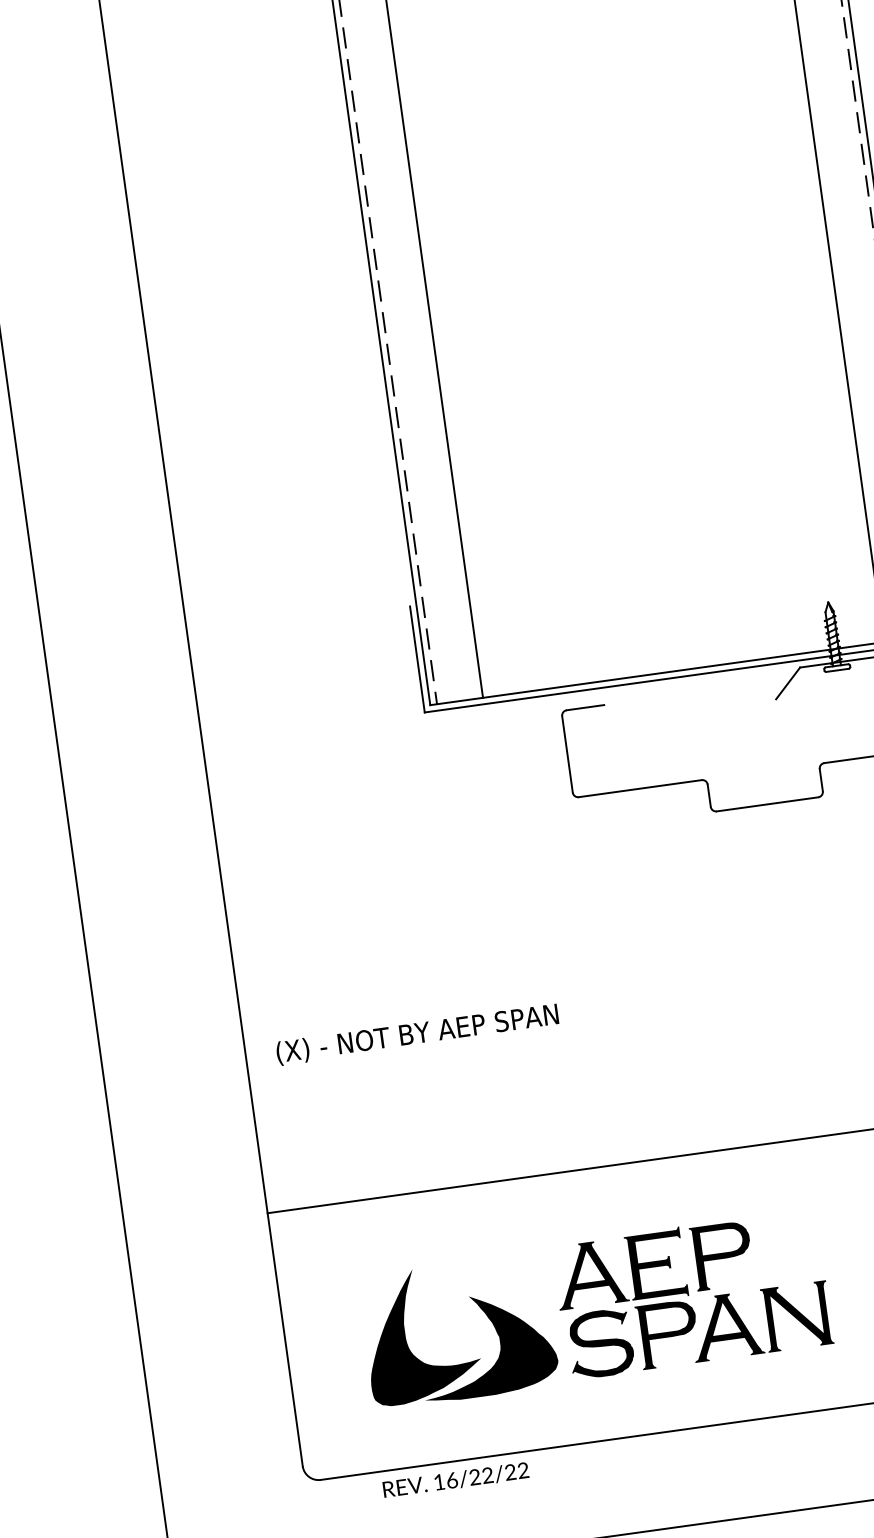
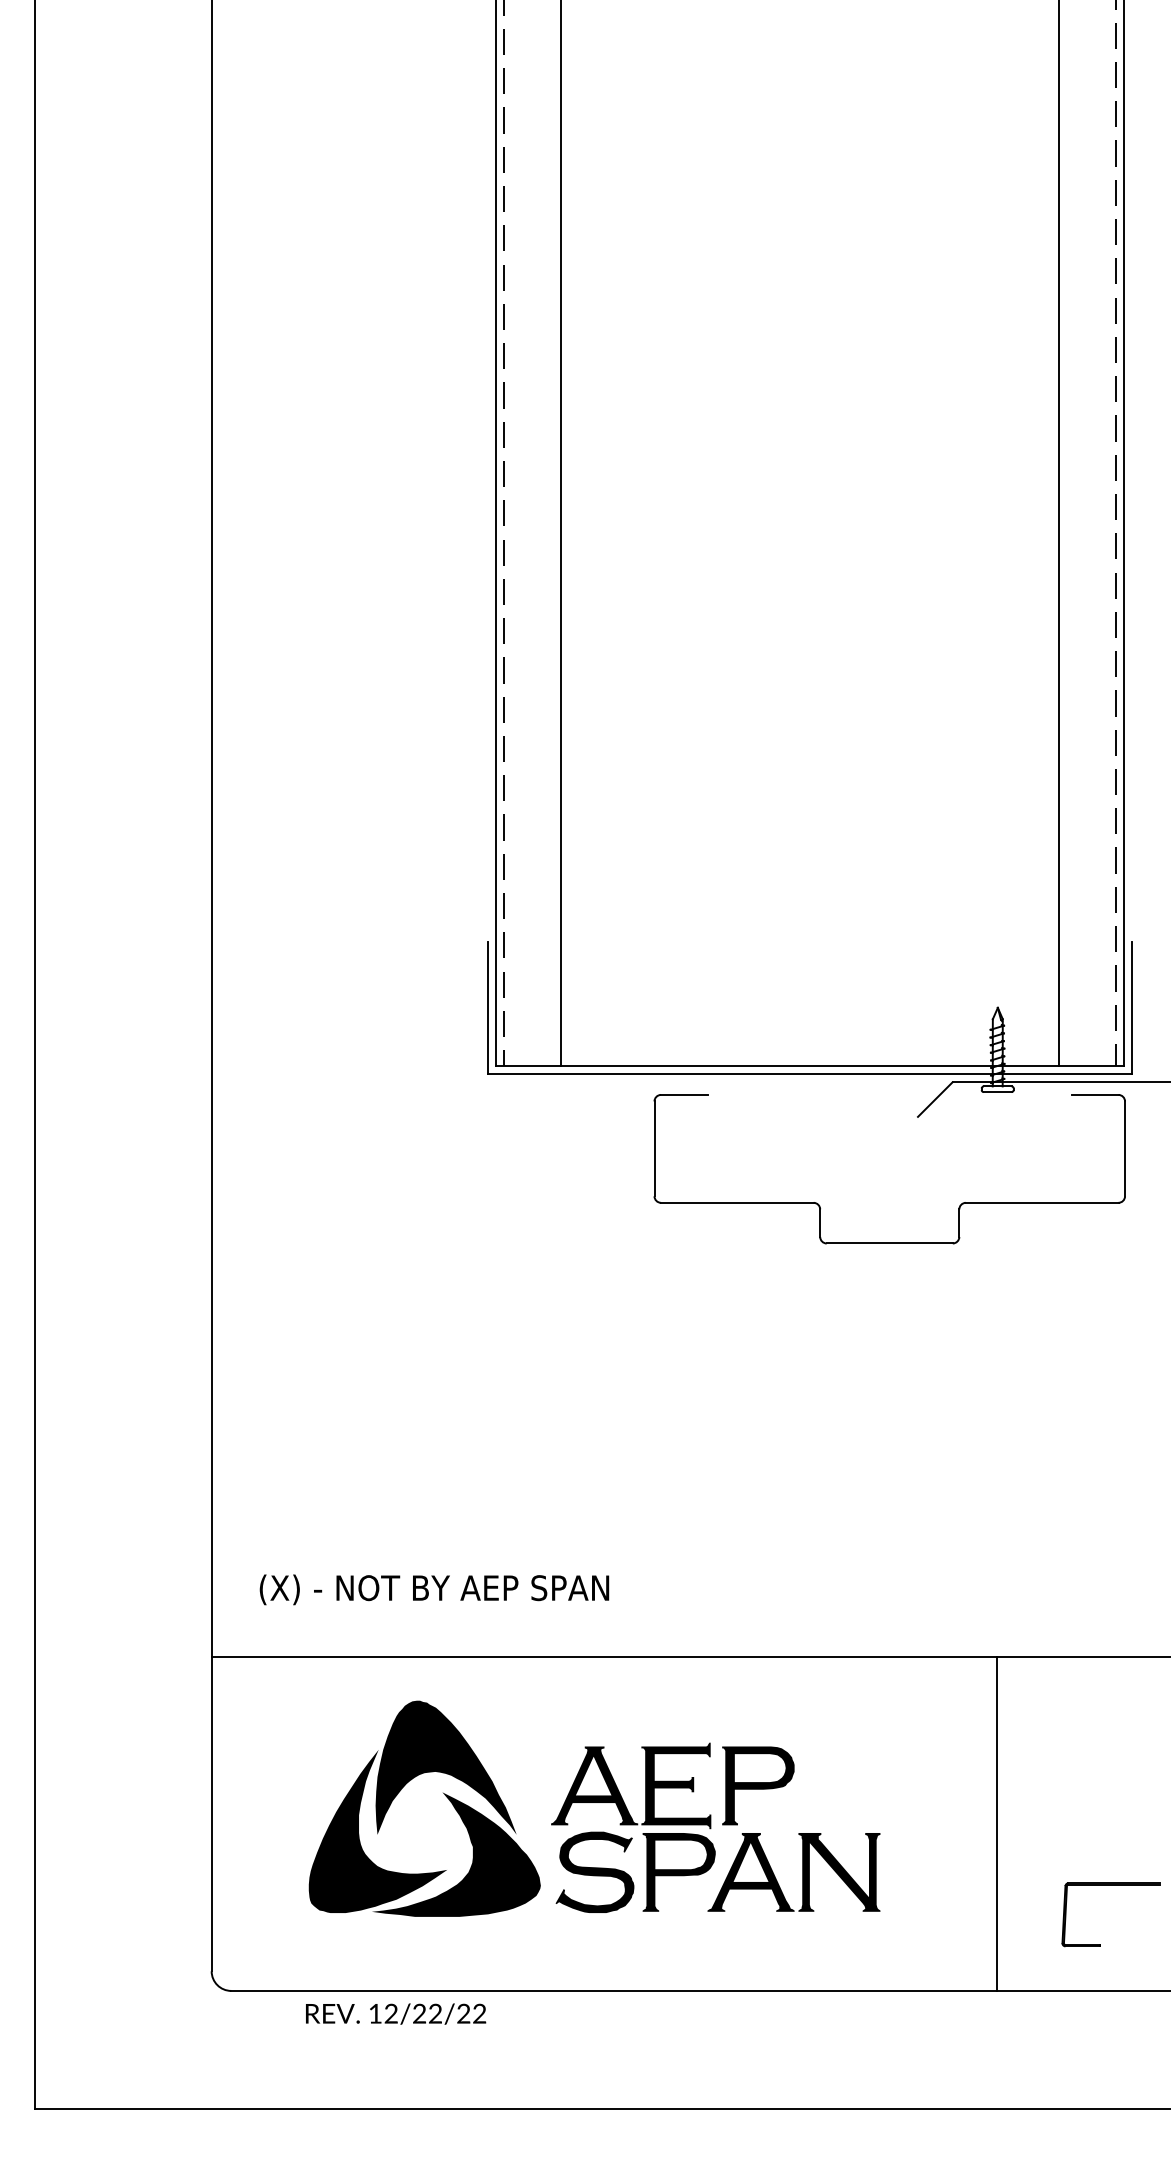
text: (417, 1034) -> (434, 1589), moved
fill: (468, 1276) -> (445, 1767), added
text: (452, 1480) -> (391, 2013), 16/22/22 -> 12/22/22

